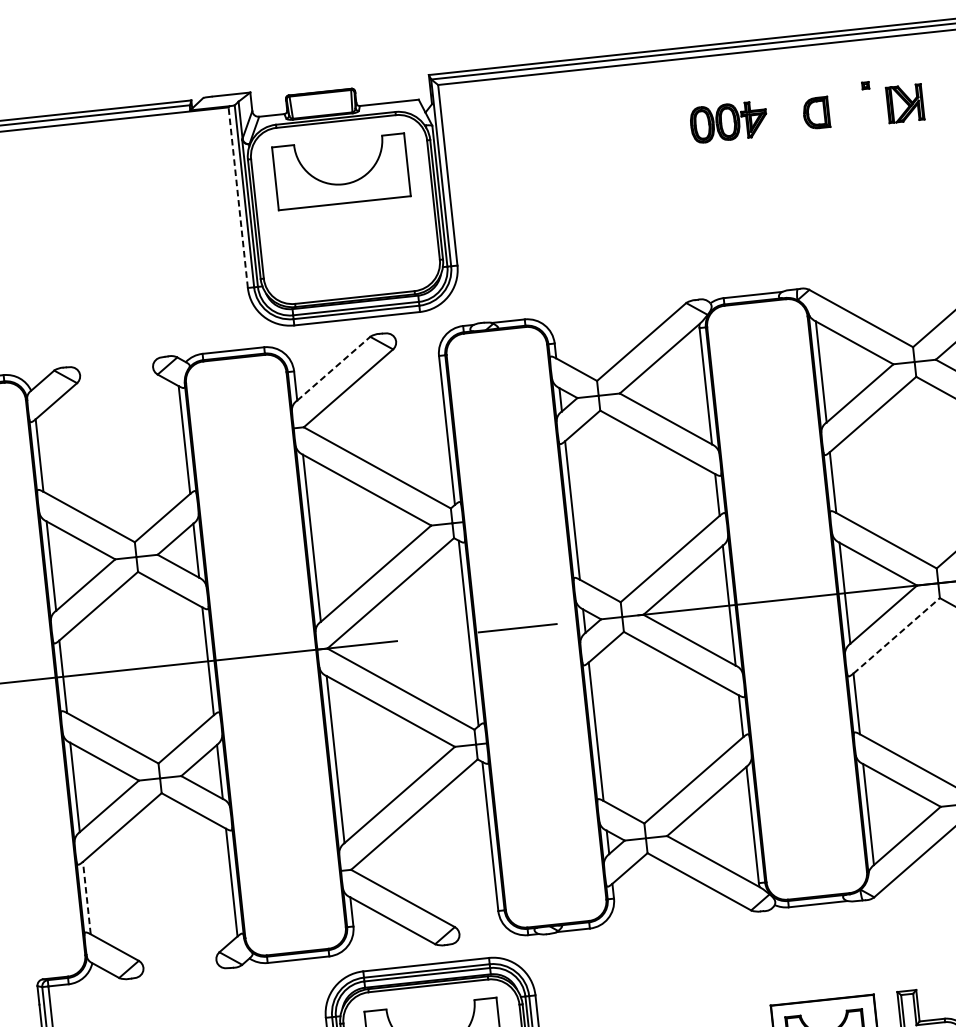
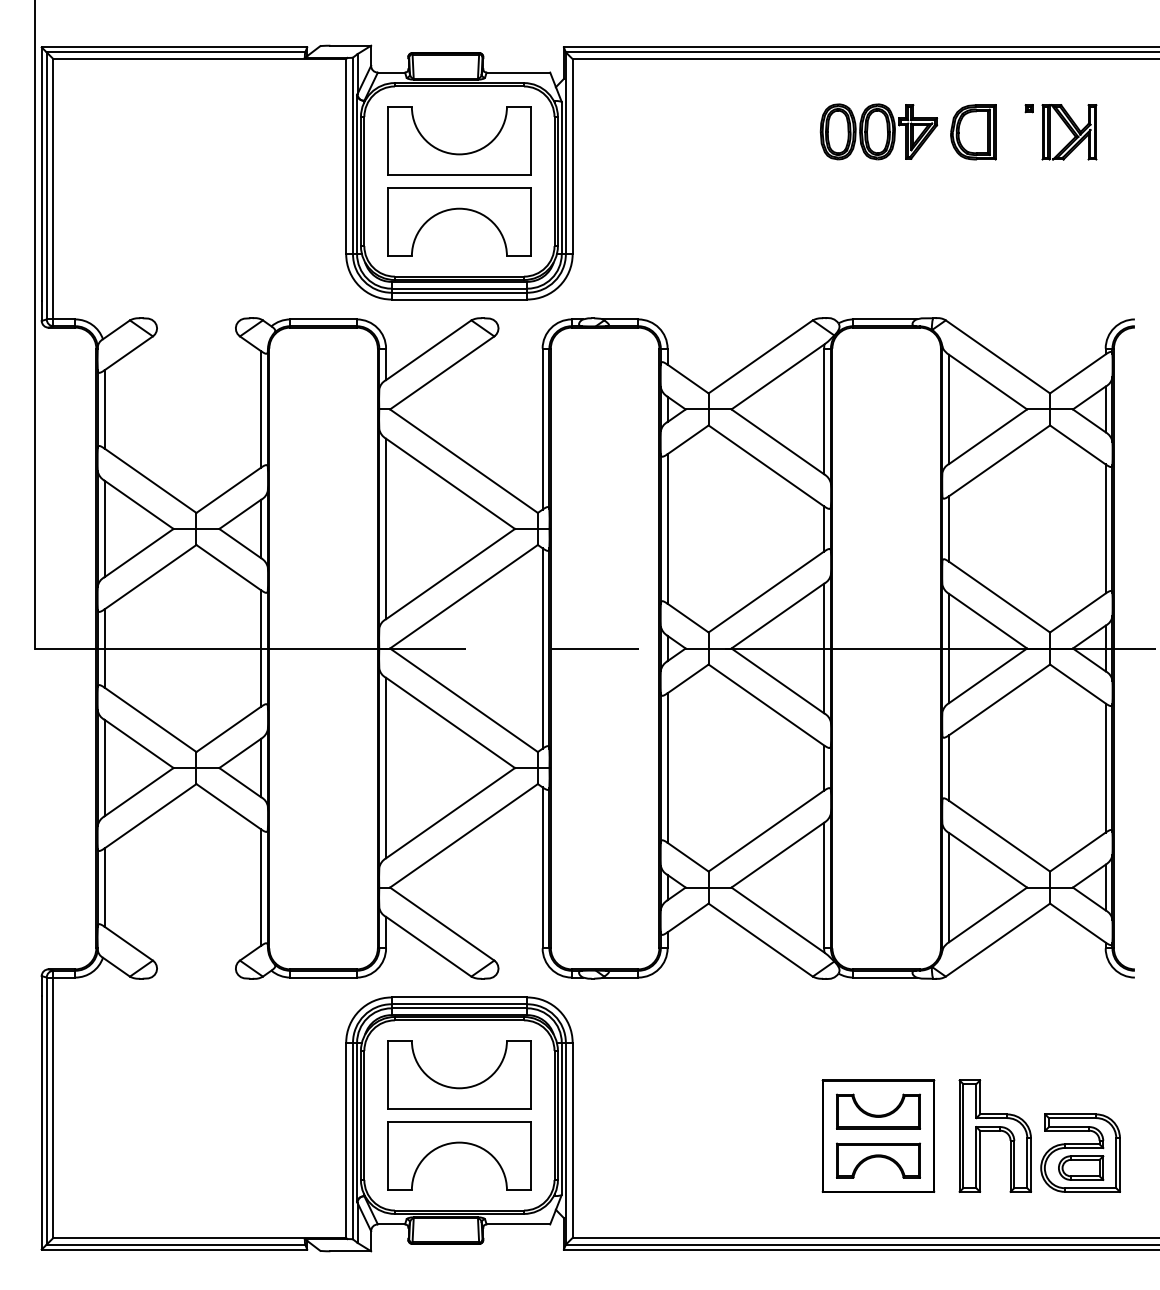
part: (905, 103) -> (1069, 132), size x1.43
part: (816, 113) -> (973, 132), size x1.67
part: (728, 121) -> (878, 131), size x1.43
line: (238, 197) -> (346, 156), dashed -> solid
part: (348, 235) -> (459, 209), added
line: (334, 367) -> (429, 349), dashed -> solid
line: (896, 635) -> (999, 699), dashed -> solid
line: (86, 898) -> (104, 887), dashed -> solid

